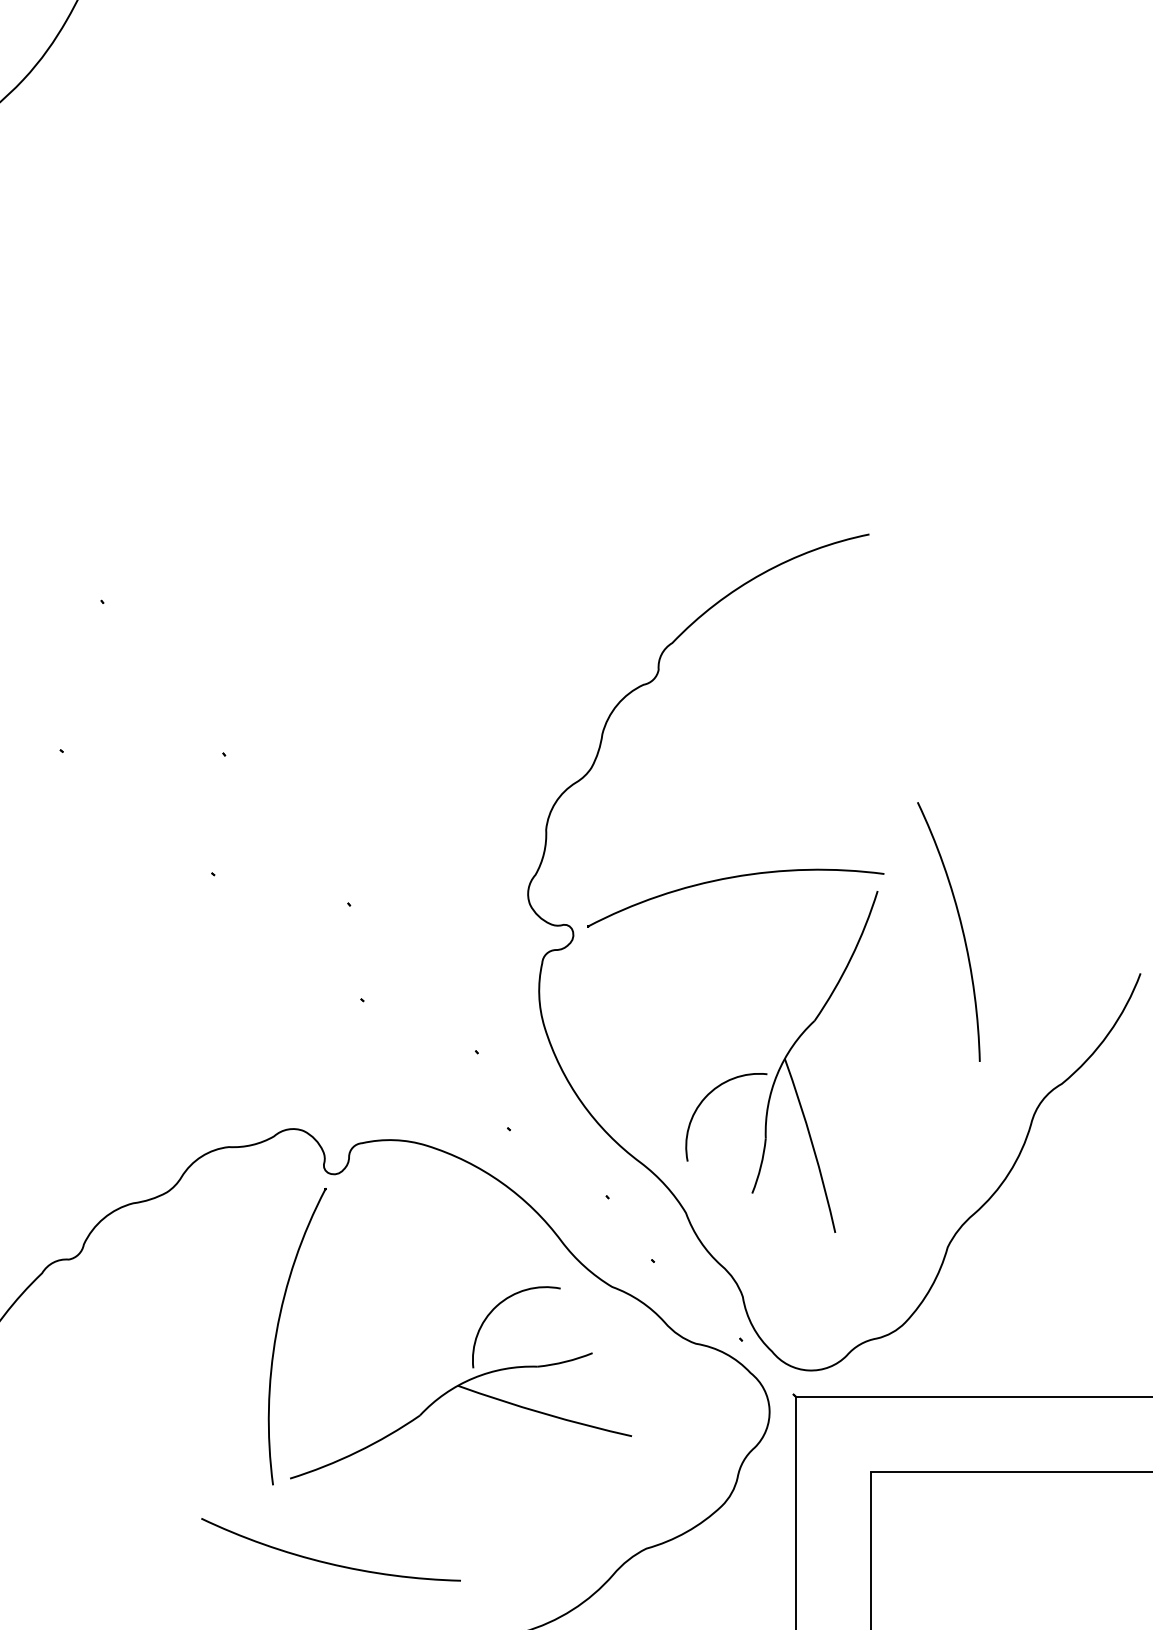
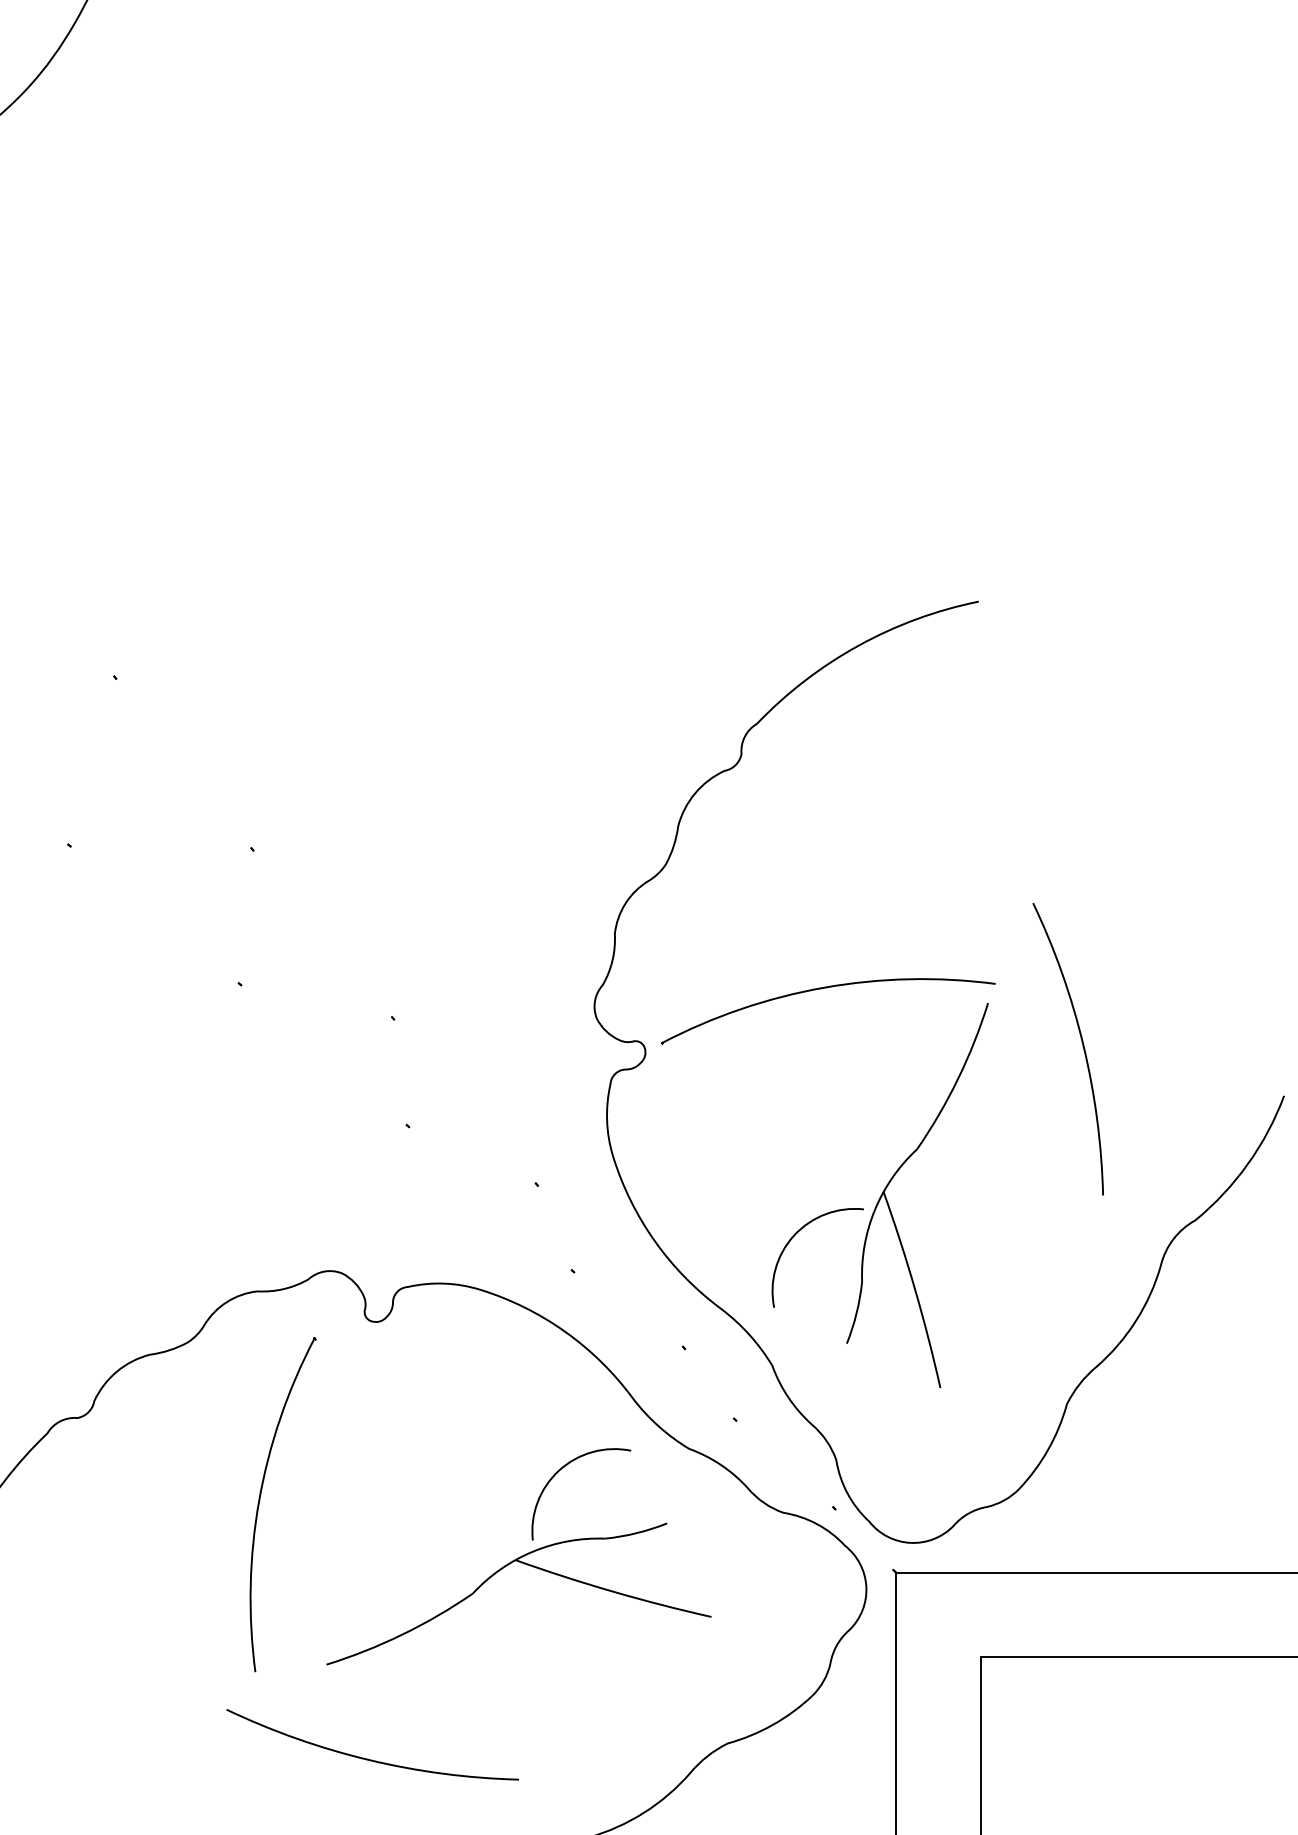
part: (277, 1332) -> (260, 1500), moved

